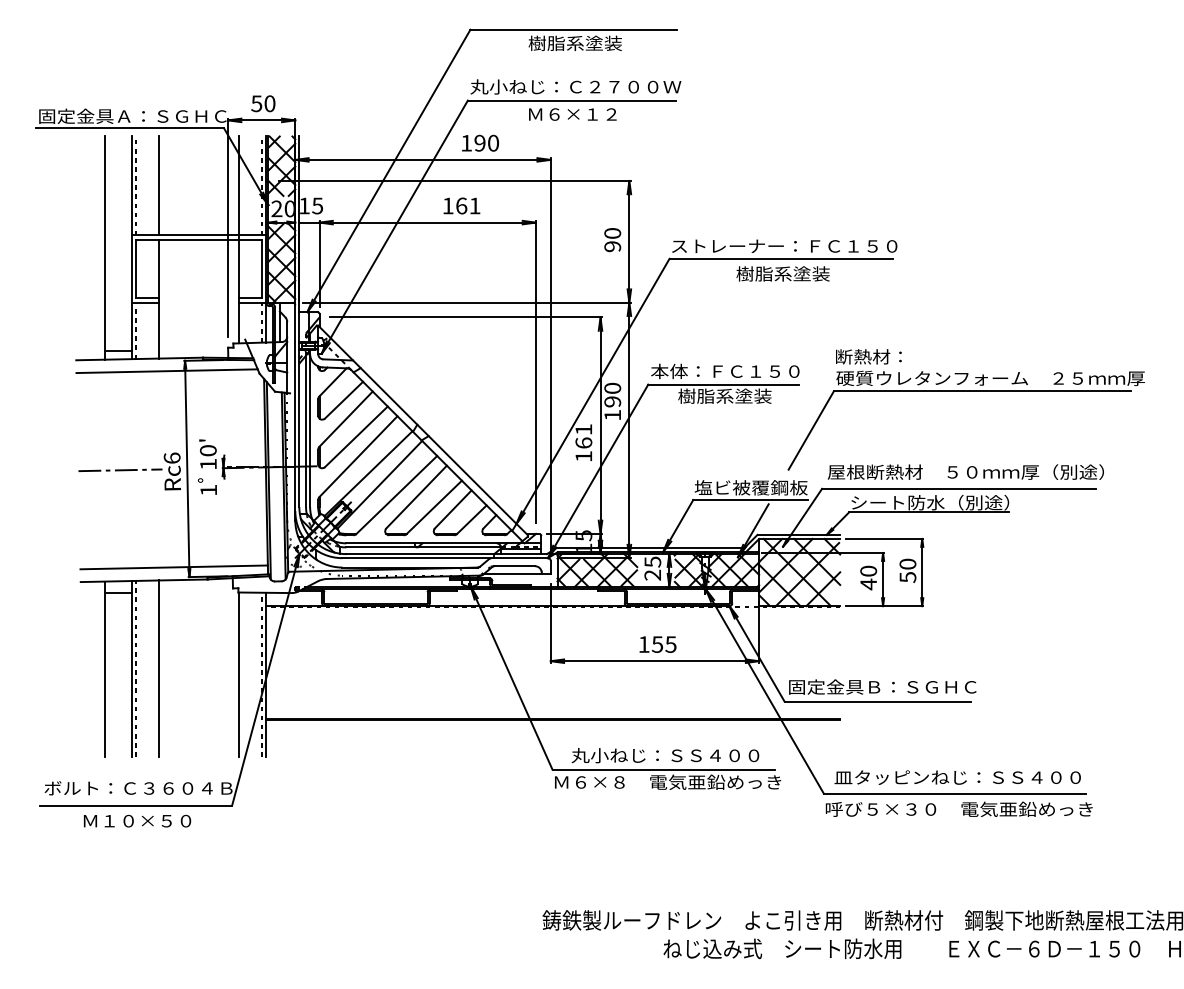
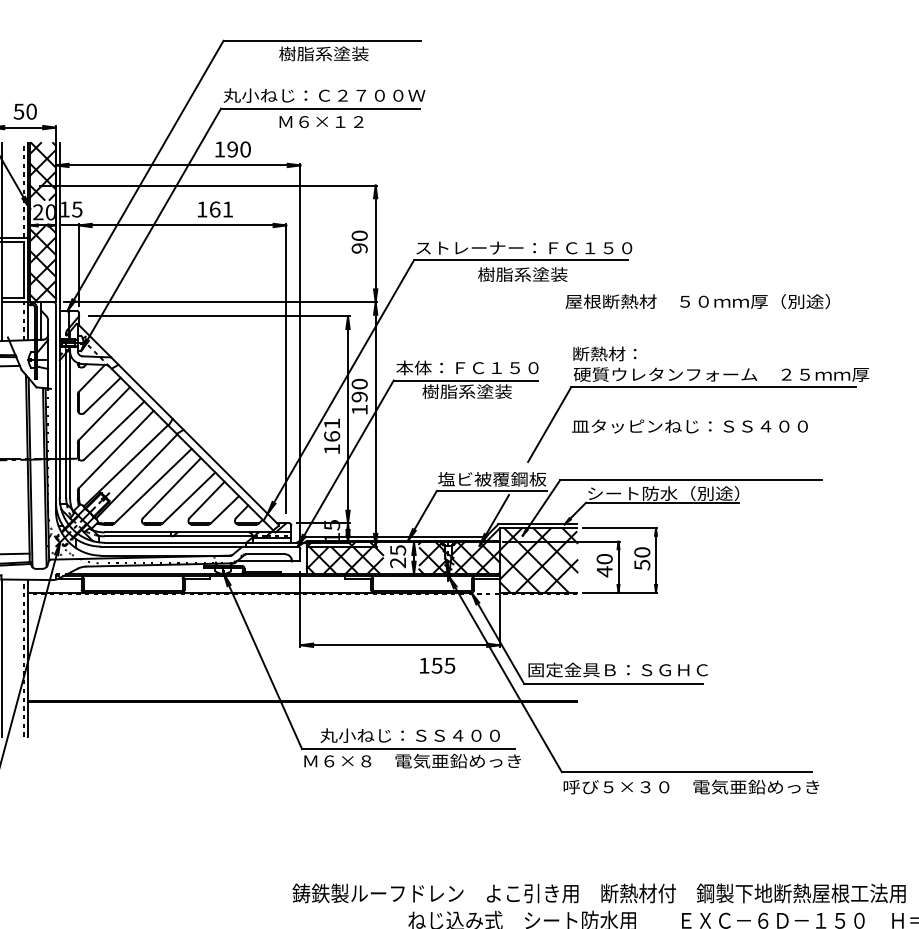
text: (965, 471) -> (697, 300), moved
text: (657, 644) -> (437, 665), moved
text: (957, 777) -> (689, 426), moved

